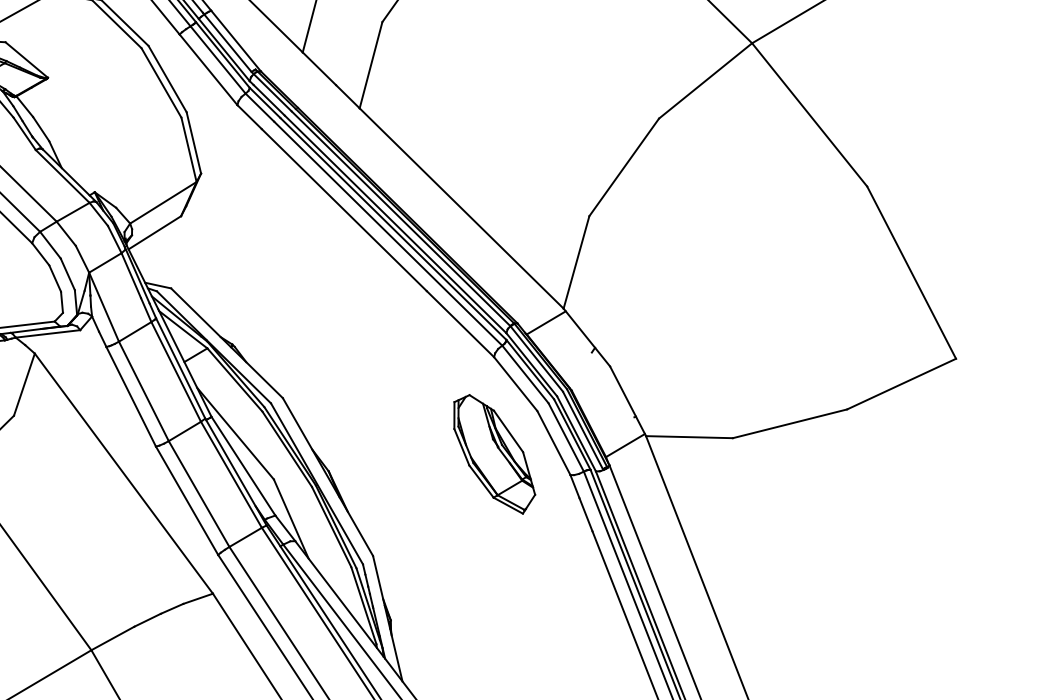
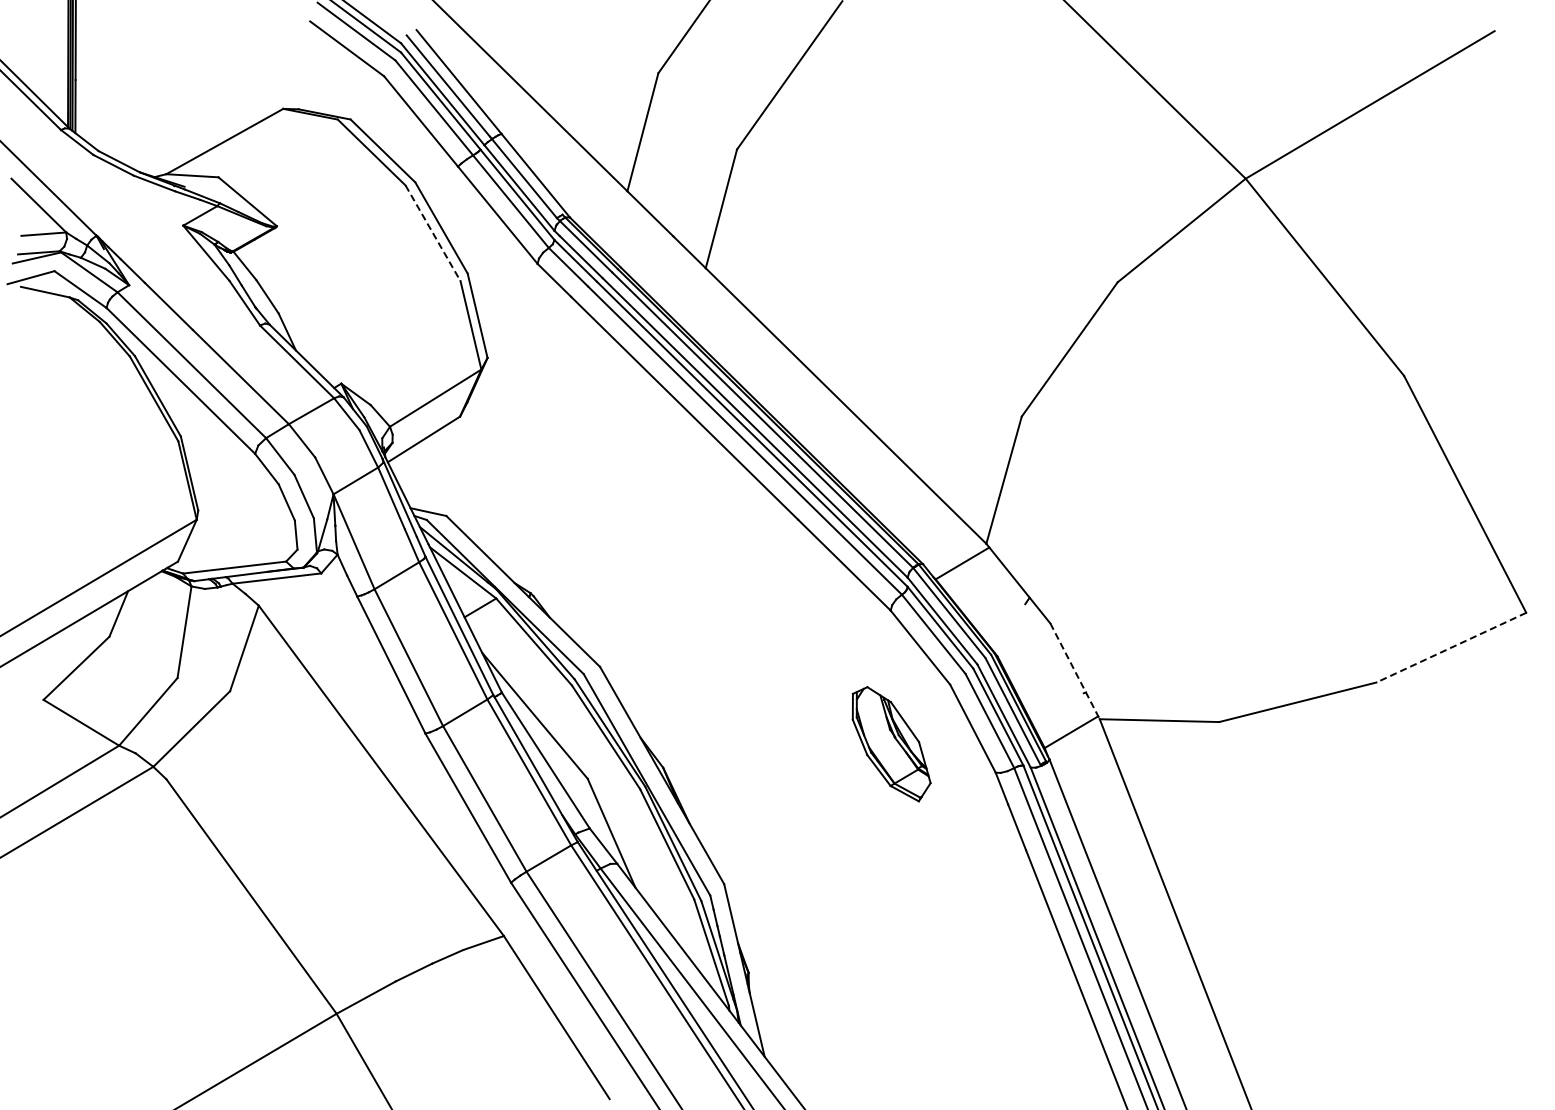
line: (161, 83) -> (433, 233), solid -> dashed
line: (901, 383) -> (1451, 647), solid -> dashed
line: (628, 401) -> (1075, 671), solid -> dashed
part: (494, 453) -> (891, 743), size x0.7

